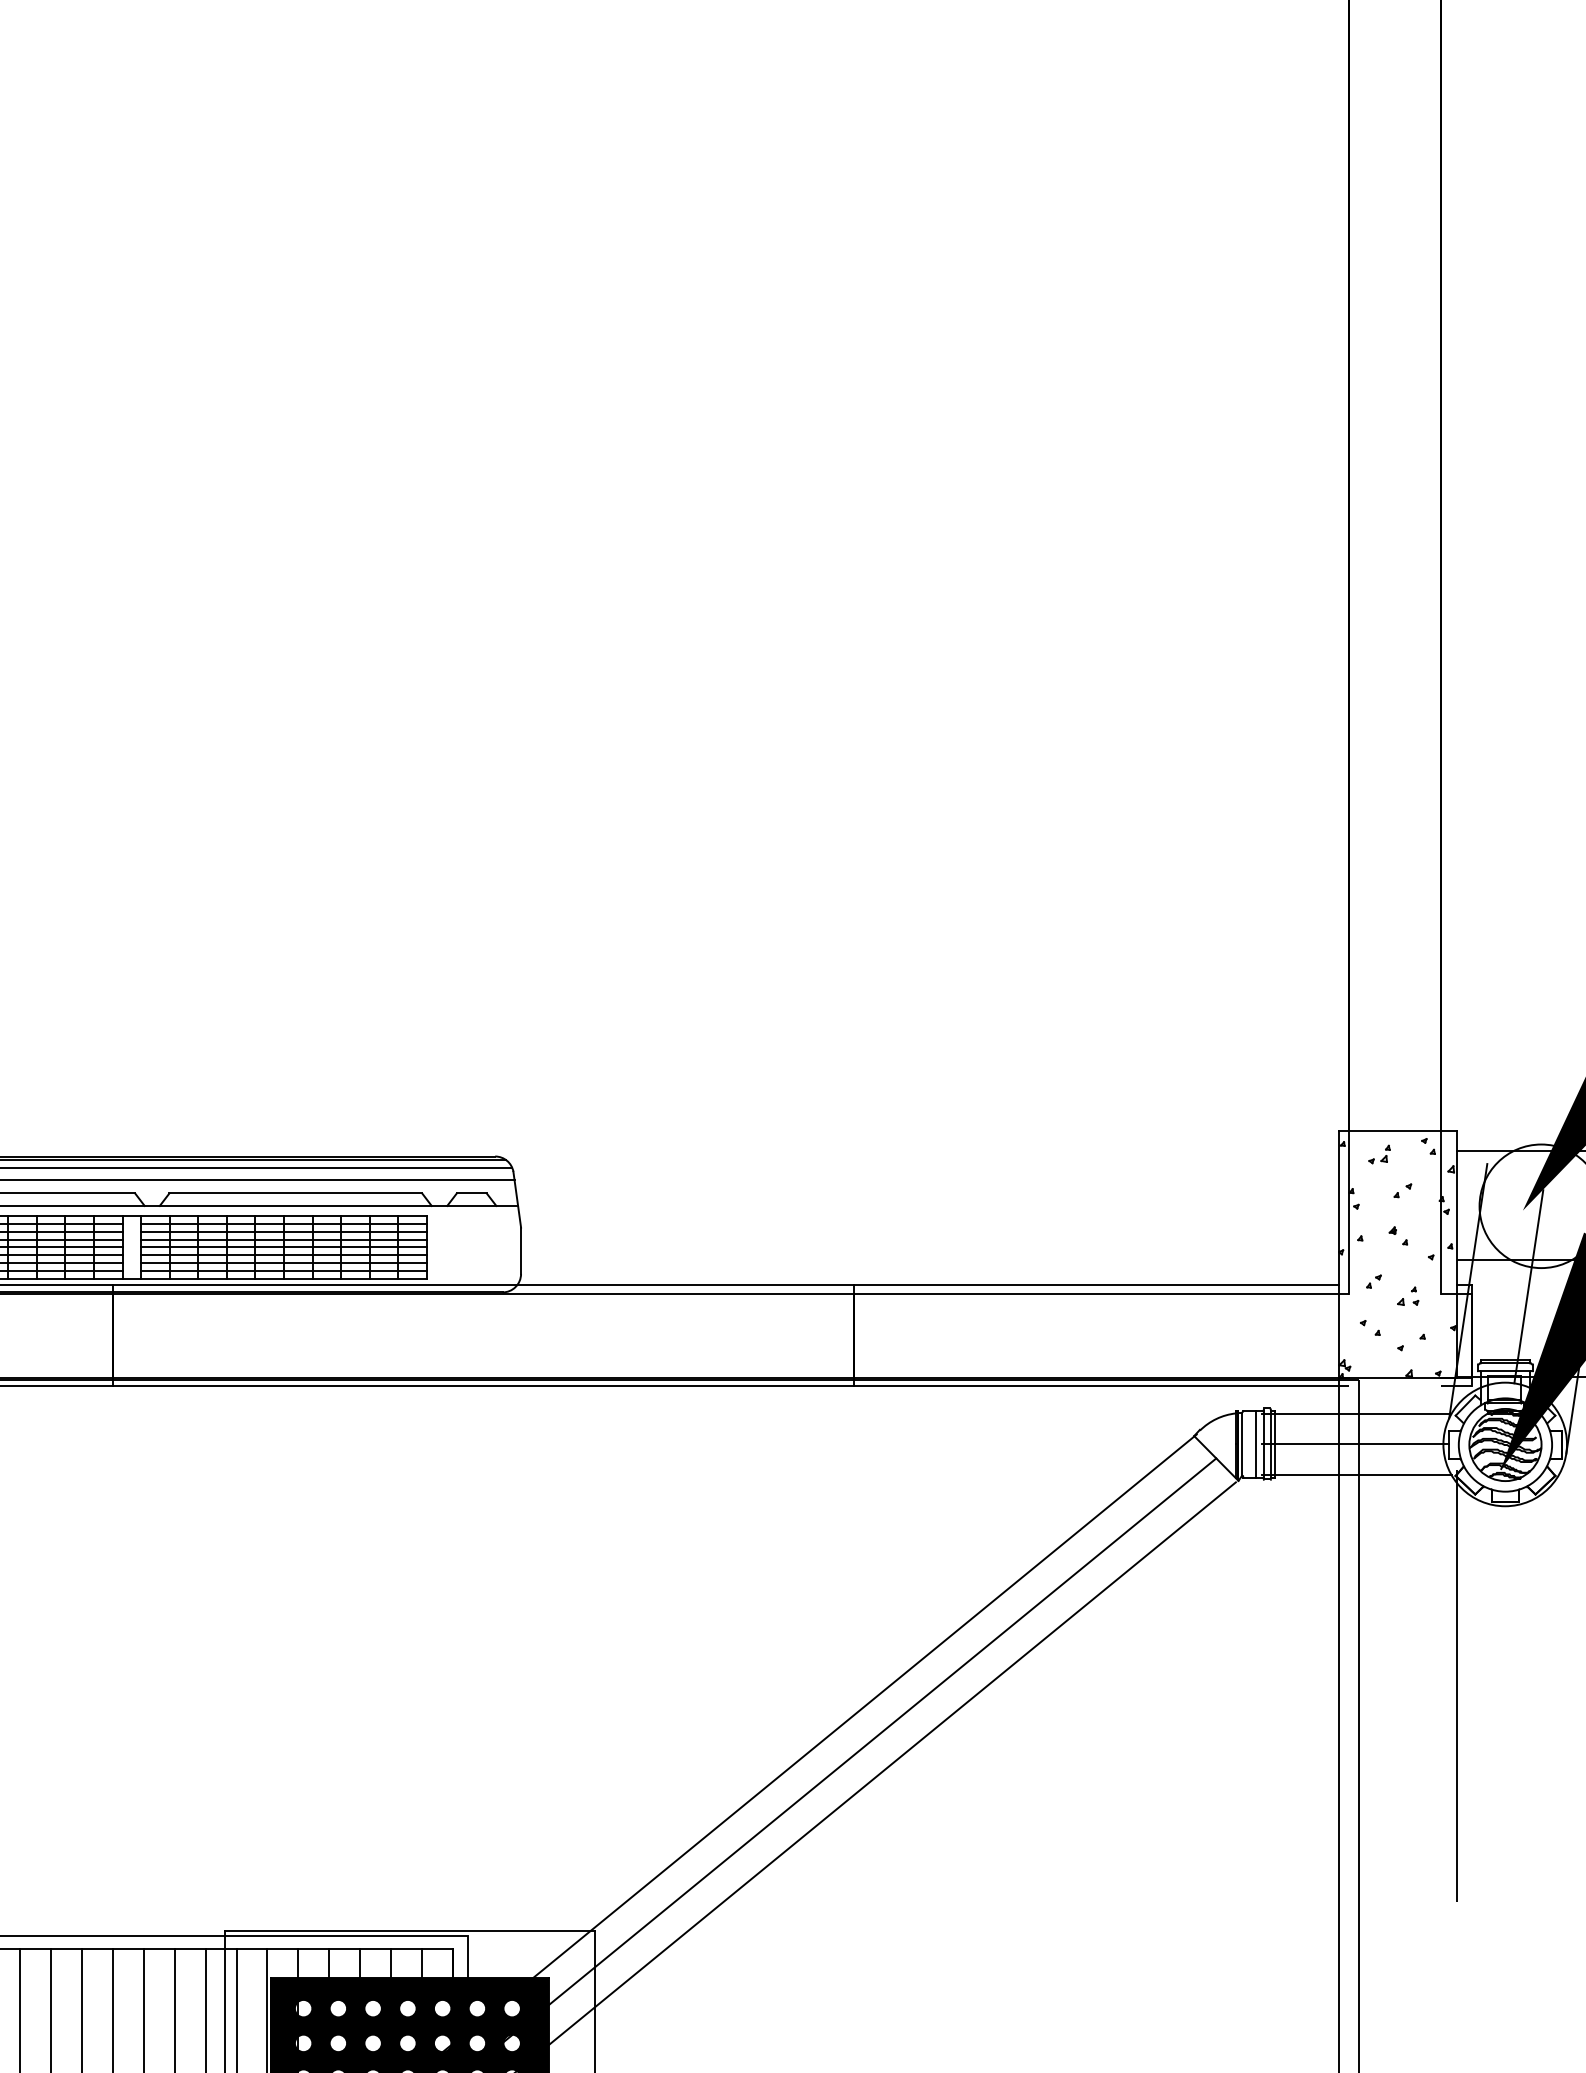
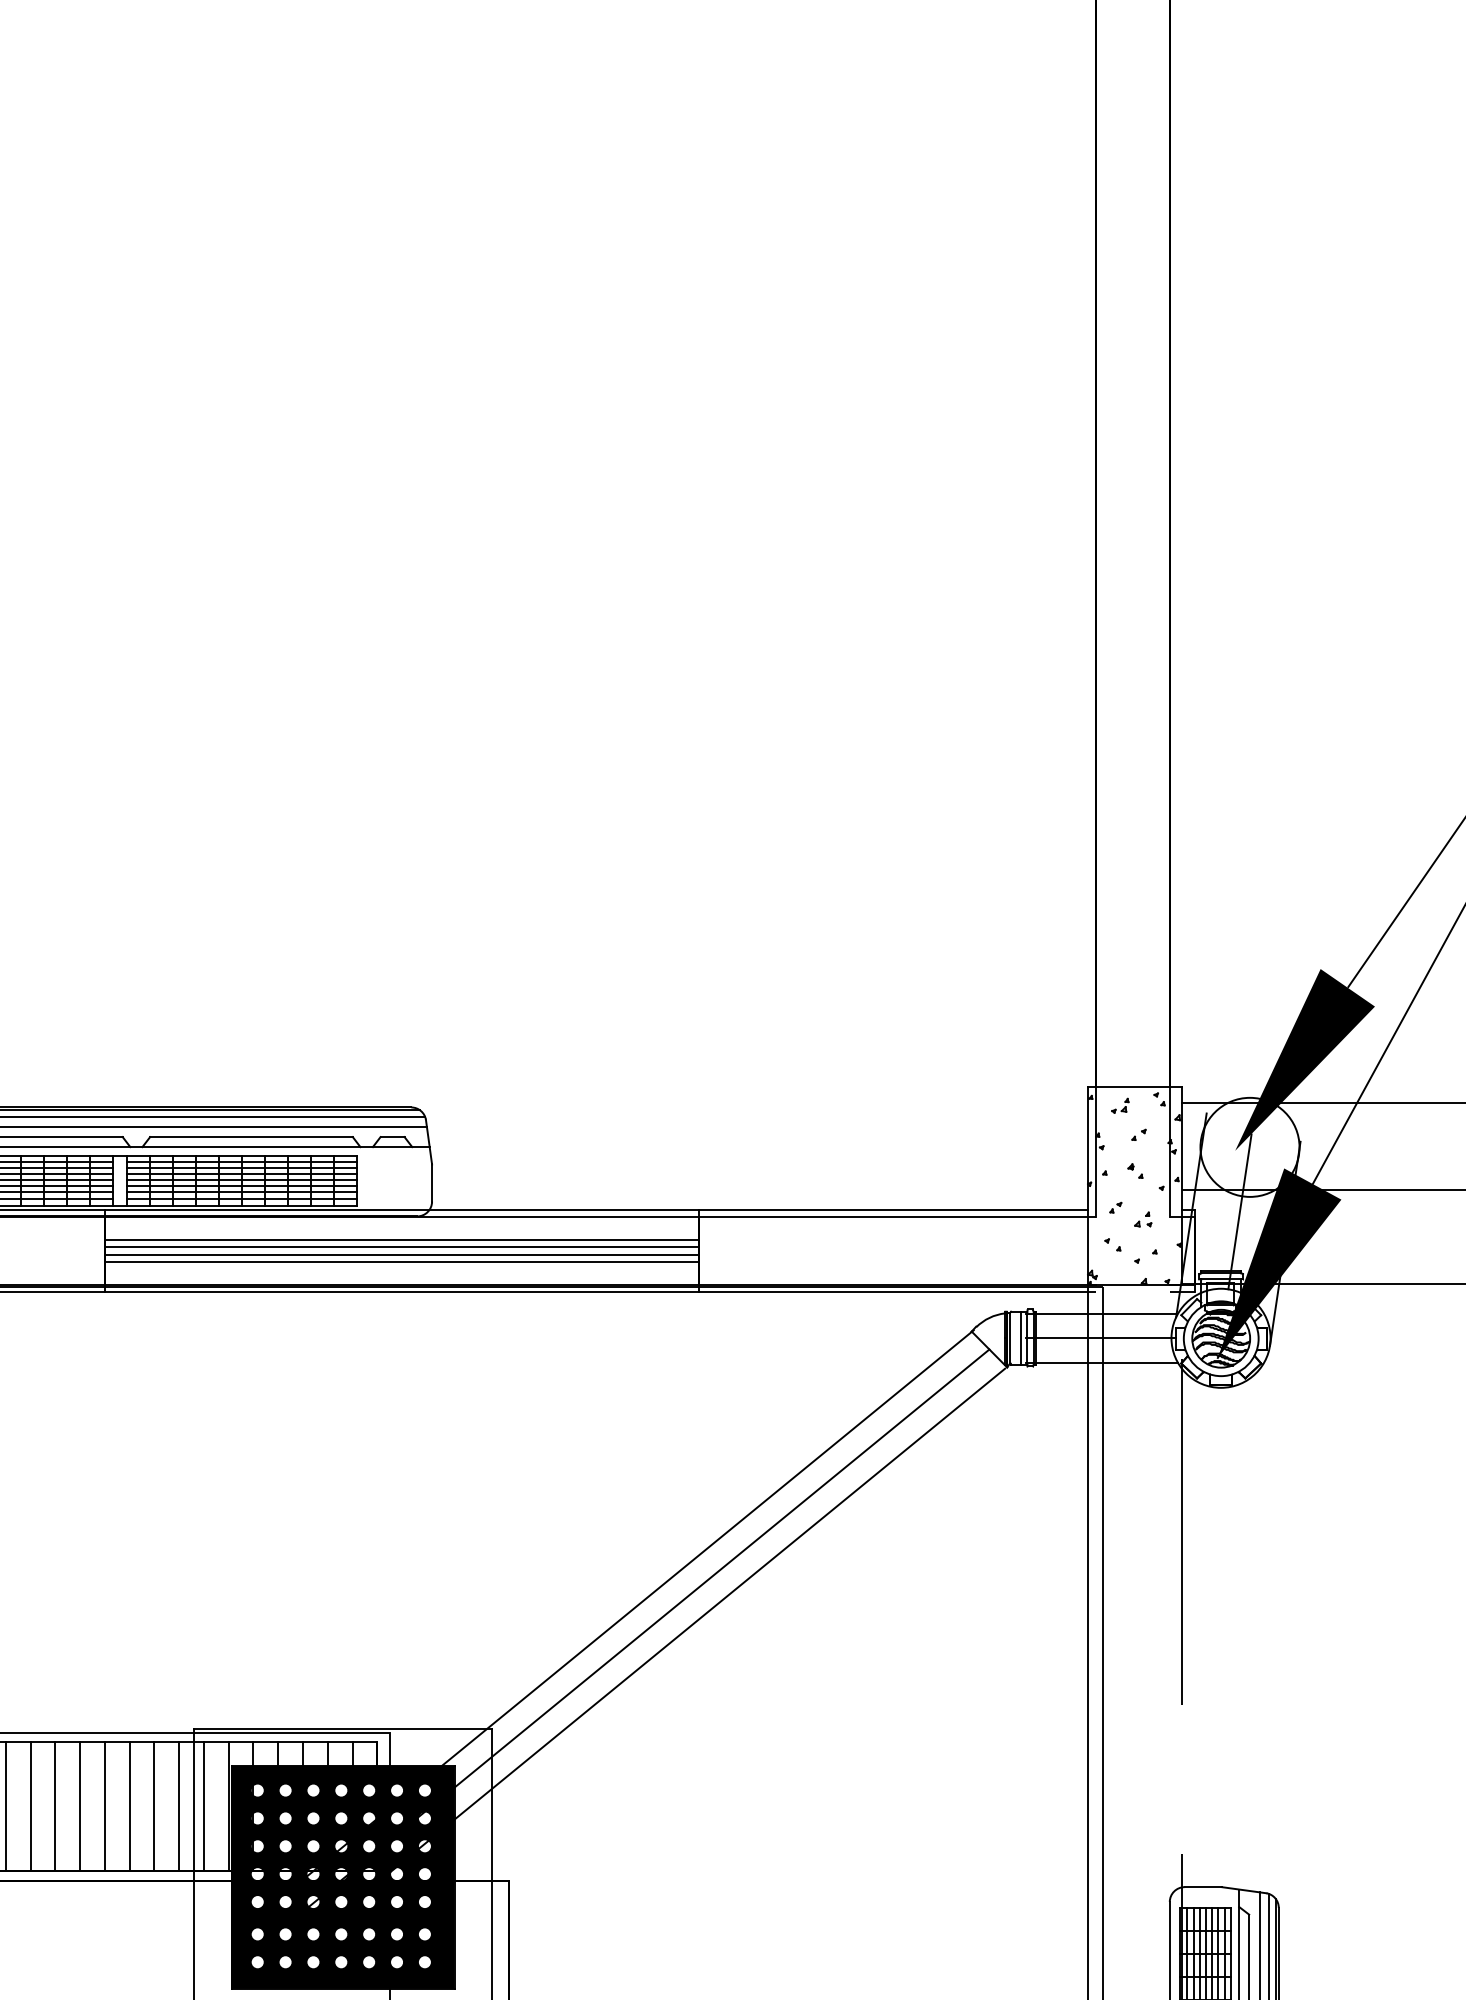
line: (482, 1322) -> (401, 1240), added
line: (482, 1331) -> (401, 1247), added
line: (482, 1341) -> (401, 1255), added
line: (482, 1348) -> (401, 1261), added

